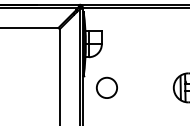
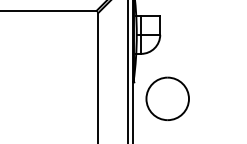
part: (106, 87) -> (167, 98), size x1.43

